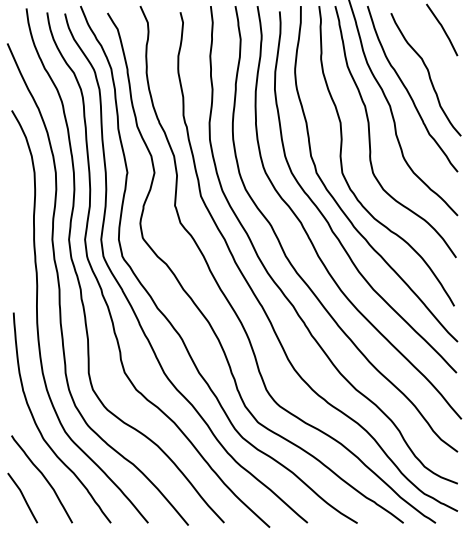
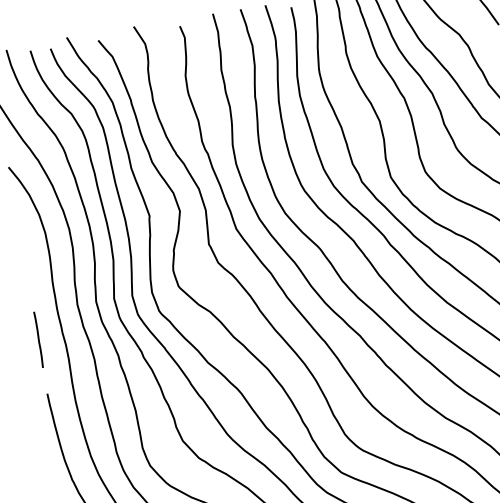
line: (13, 264) -> (38, 339), added

